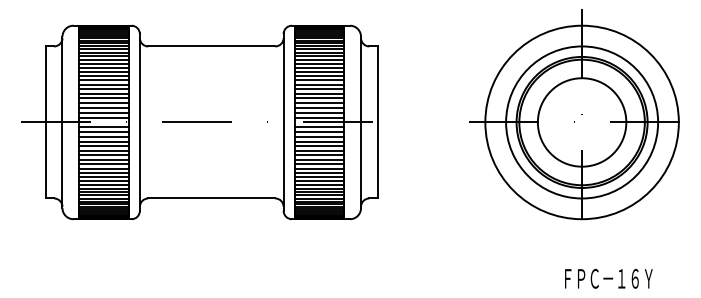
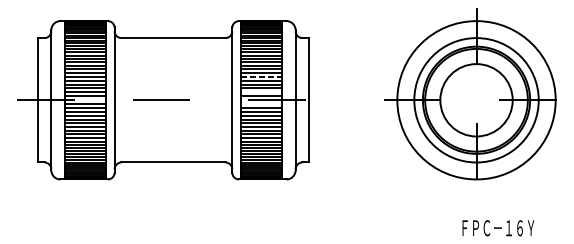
line: (319, 93) -> (261, 76), solid -> dashed
line: (319, 112) -> (261, 92), removed
line: (319, 127) -> (261, 104), removed

